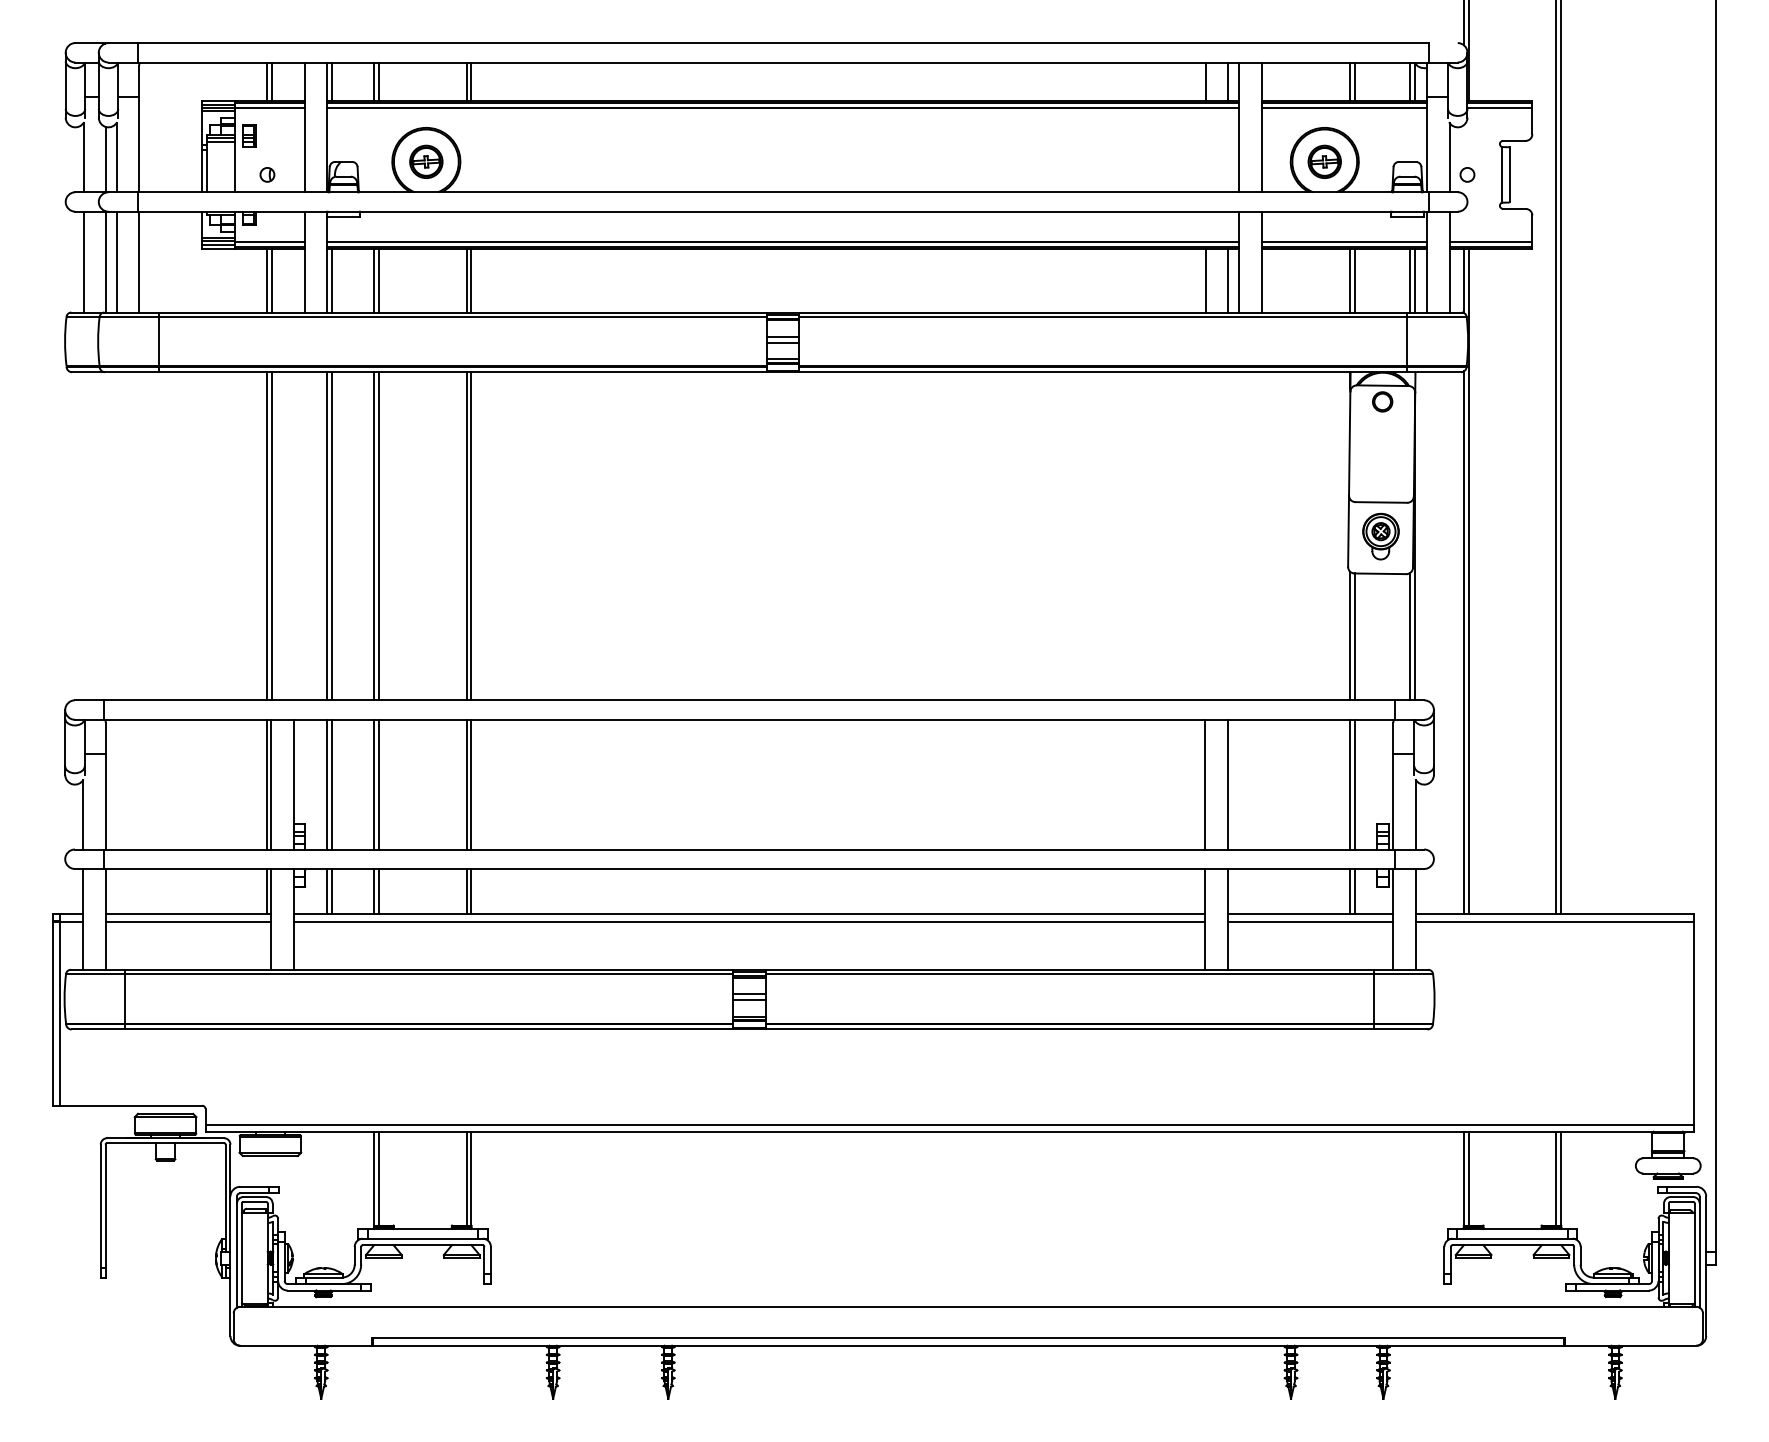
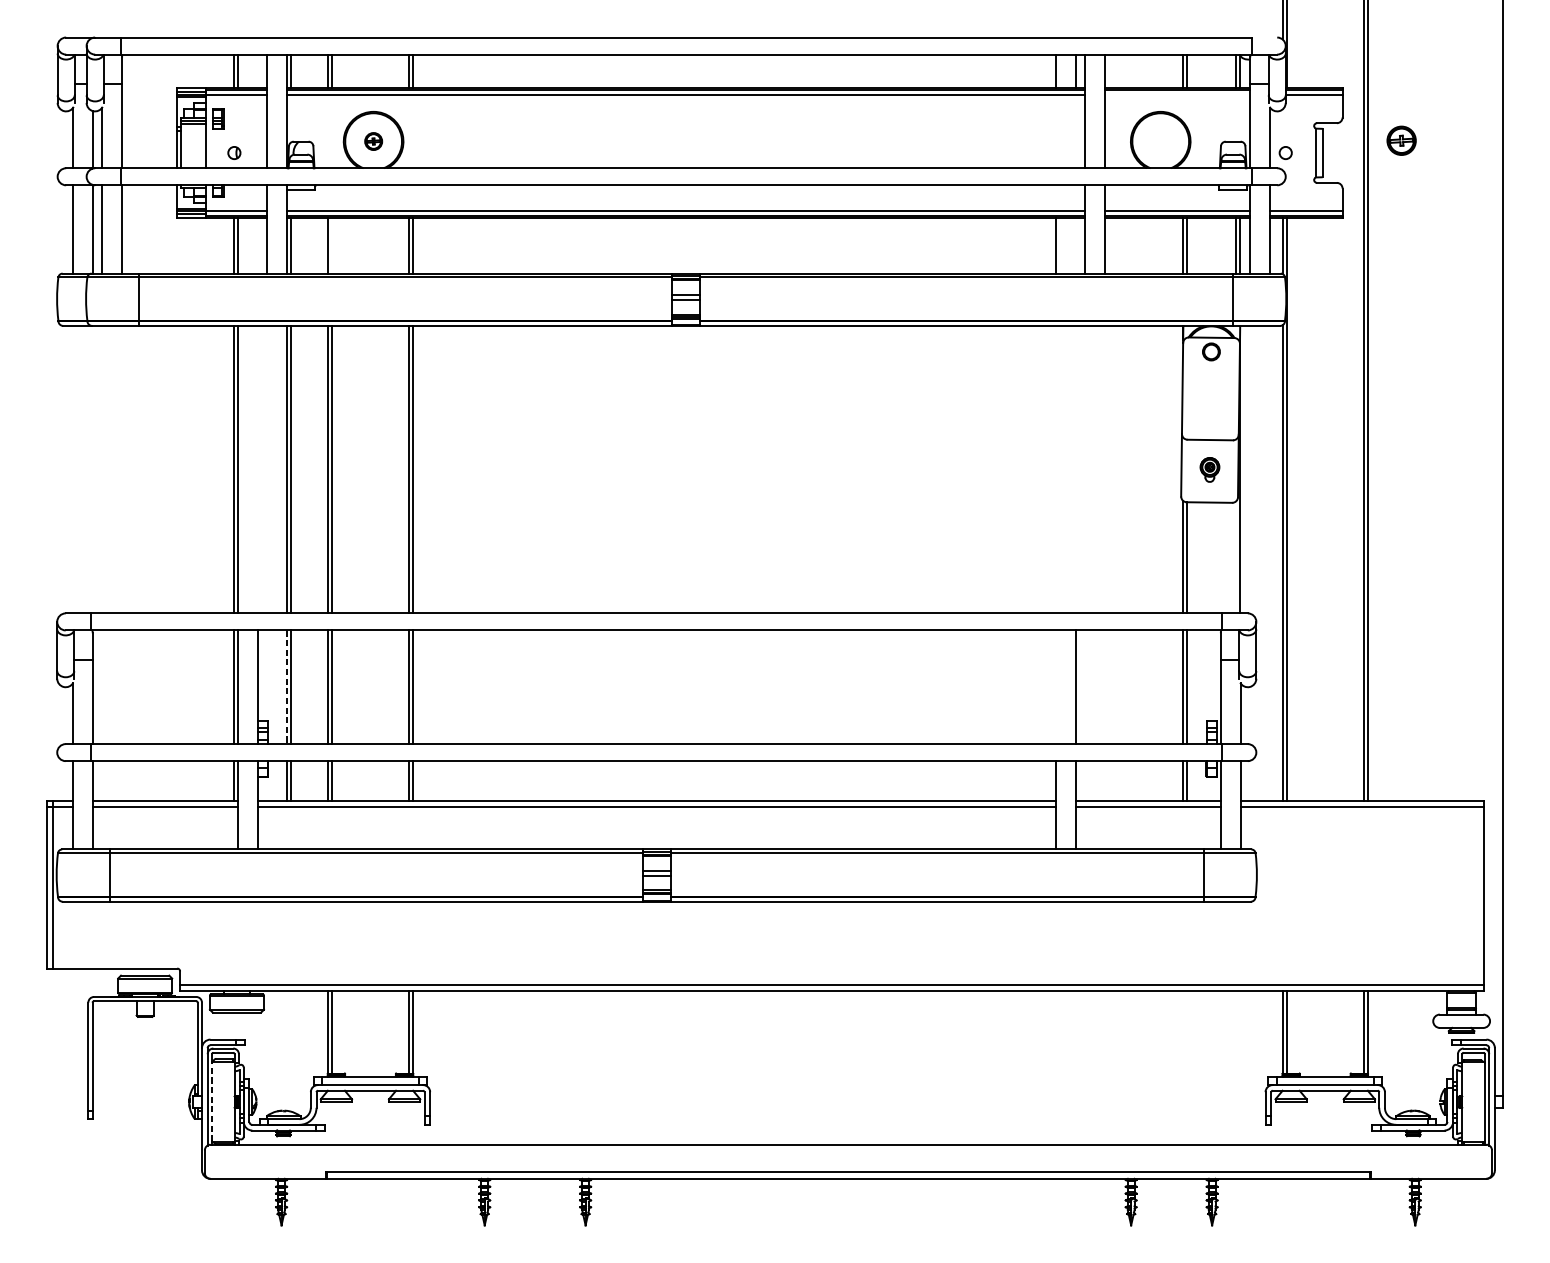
line: (1343, 108) -> (1177, 94), removed
part: (426, 161) -> (373, 141), size x0.6
part: (1324, 161) -> (1401, 140), moved
line: (379, 280) -> (332, 245), removed
line: (1228, 280) -> (1076, 245), removed
part: (1380, 536) -> (1209, 469), size x0.6
line: (1410, 636) -> (1235, 557), removed
line: (327, 784) -> (287, 687), solid -> dashed
line: (1205, 784) -> (1056, 687), removed
line: (241, 1258) -> (211, 1102), solid -> dashed

